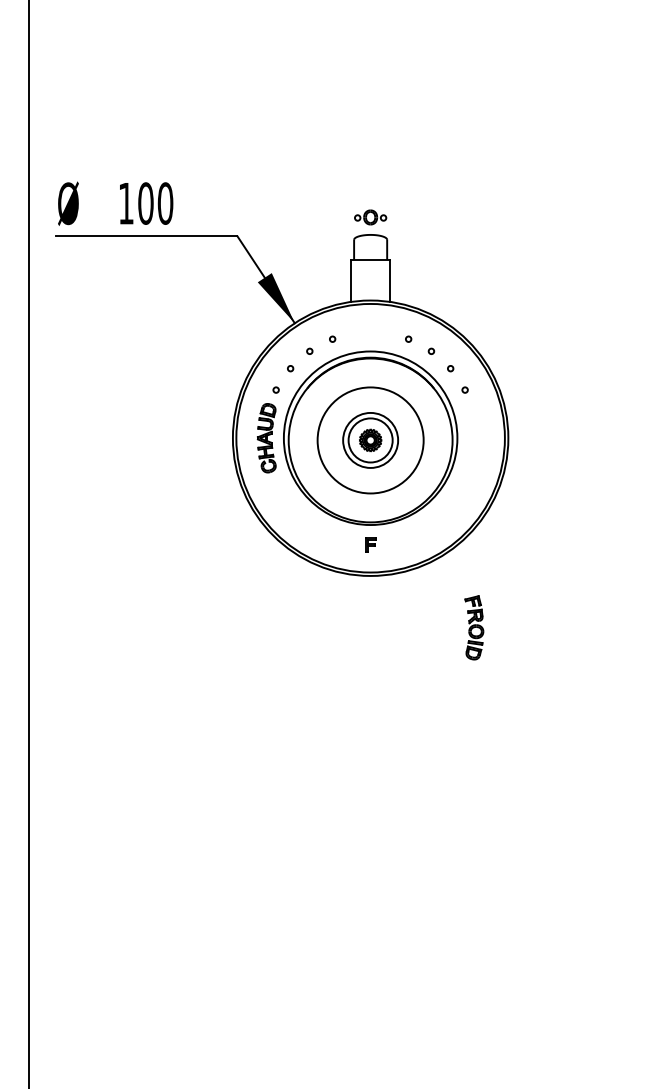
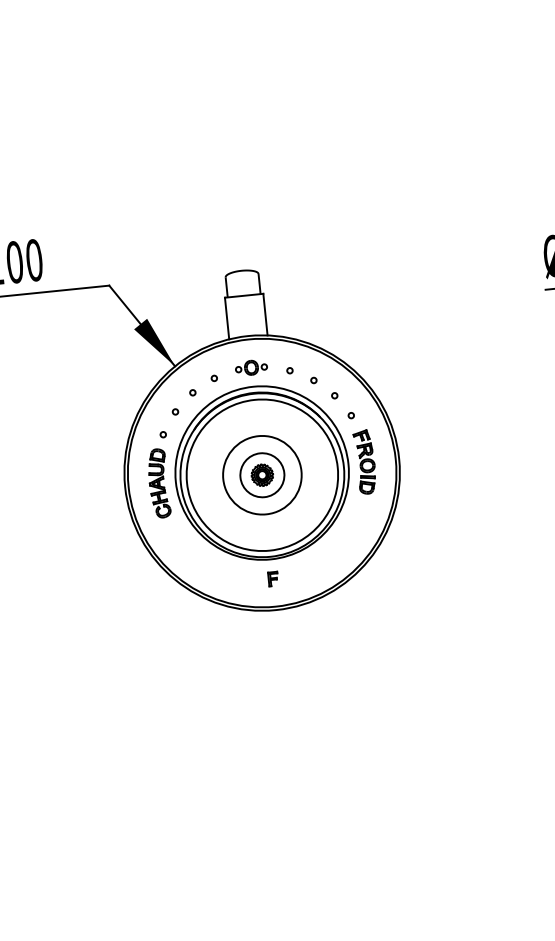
part: (370, 217) -> (251, 367), moved
circle: (370, 440) -> (262, 475), size x1.43
circle: (370, 440) -> (262, 475), size x1.43
part: (474, 627) -> (365, 461), moved

